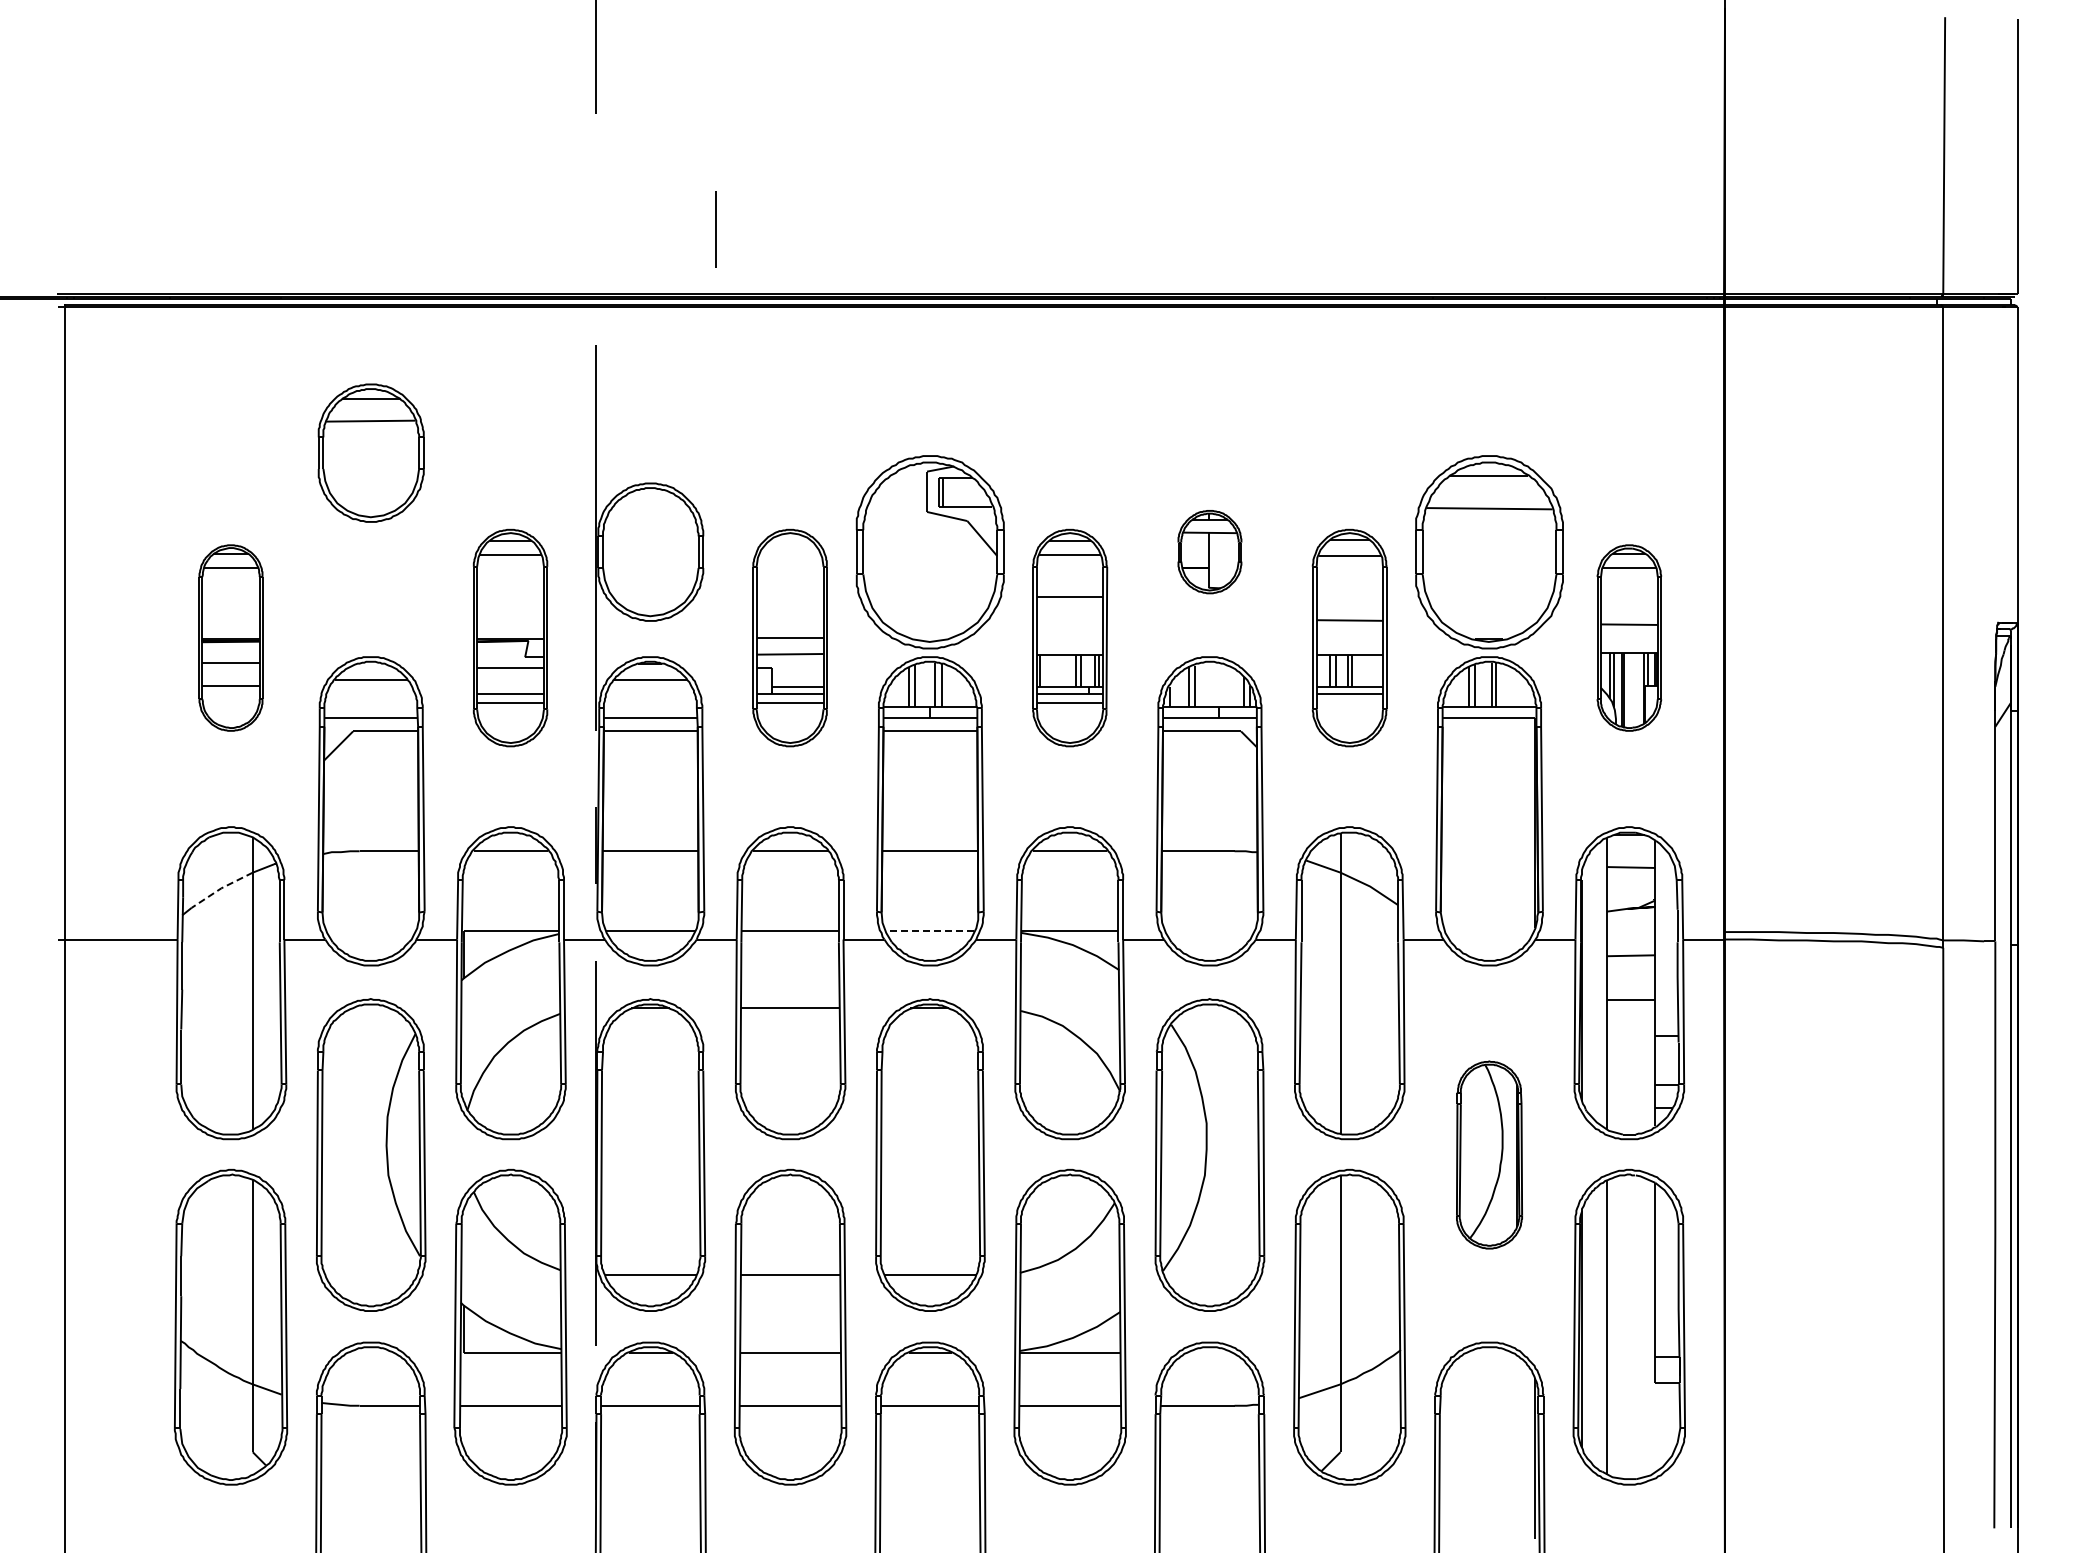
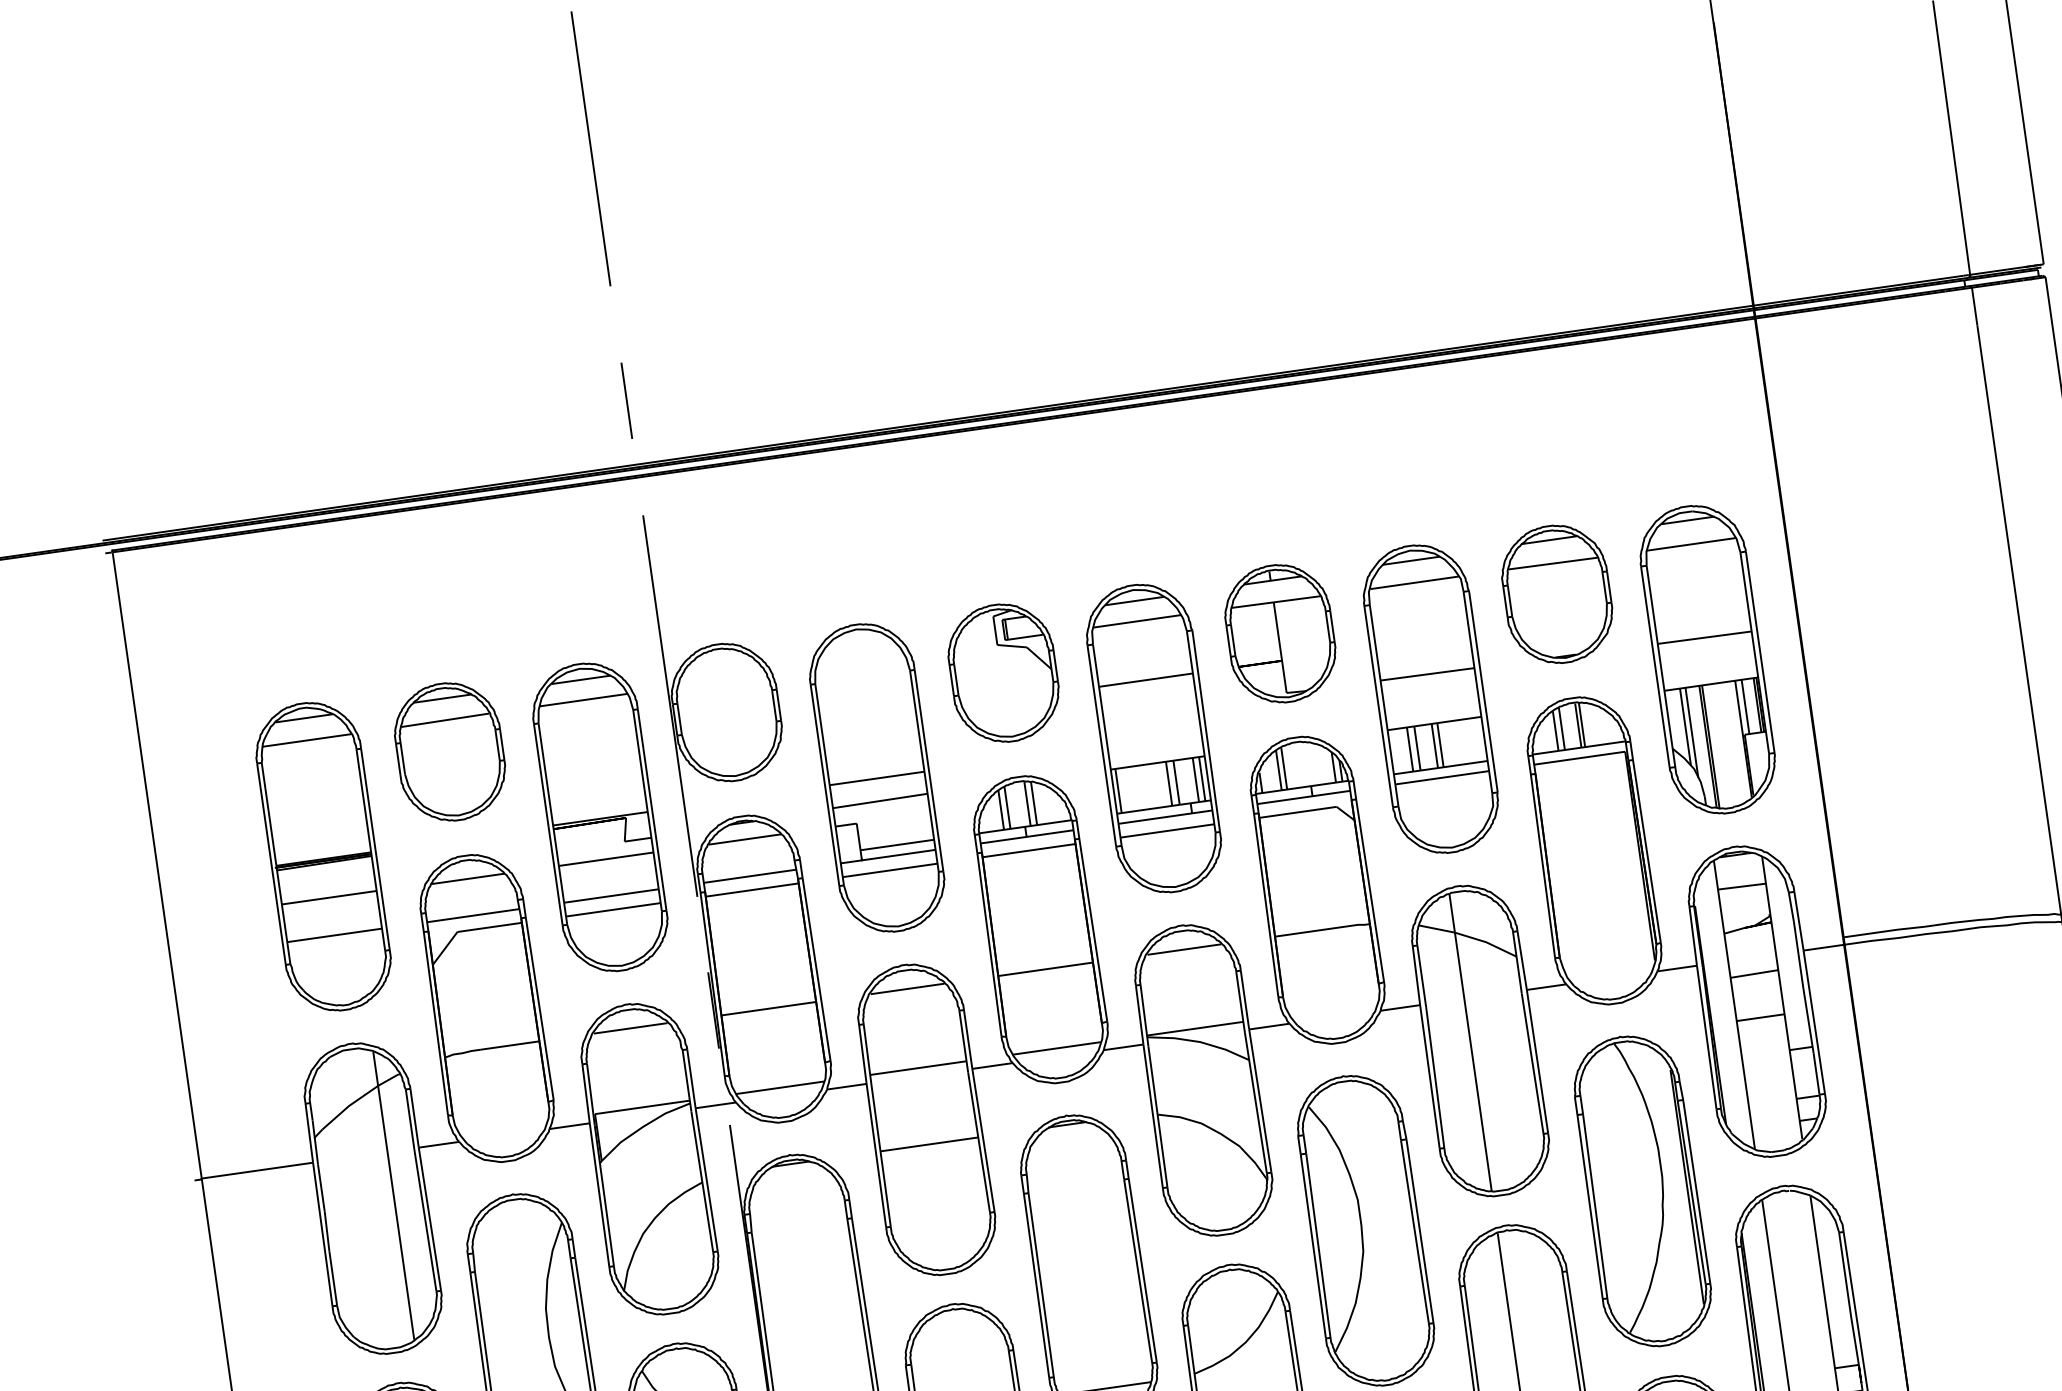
line: (715, 229) -> (626, 400), moved
part: (370, 452) -> (449, 751), moved
part: (930, 551) -> (1003, 672), size x0.71
part: (1209, 551) -> (1279, 633), size x1.67
part: (1489, 551) -> (1557, 593), size x0.71
part: (230, 637) -> (322, 856), size x1.67
part: (510, 637) -> (600, 816), size x1.43
part: (789, 637) -> (876, 777), size x1.43
part: (1069, 637) -> (1153, 738), size x1.43
part: (1349, 637) -> (1430, 698), size x1.43
part: (1629, 637) -> (1707, 659), size x1.67
line: (221, 888) -> (349, 1106), dashed -> solid
line: (929, 931) -> (1056, 1048), dashed -> solid
part: (1489, 1154) -> (1642, 1190), size x1.67

